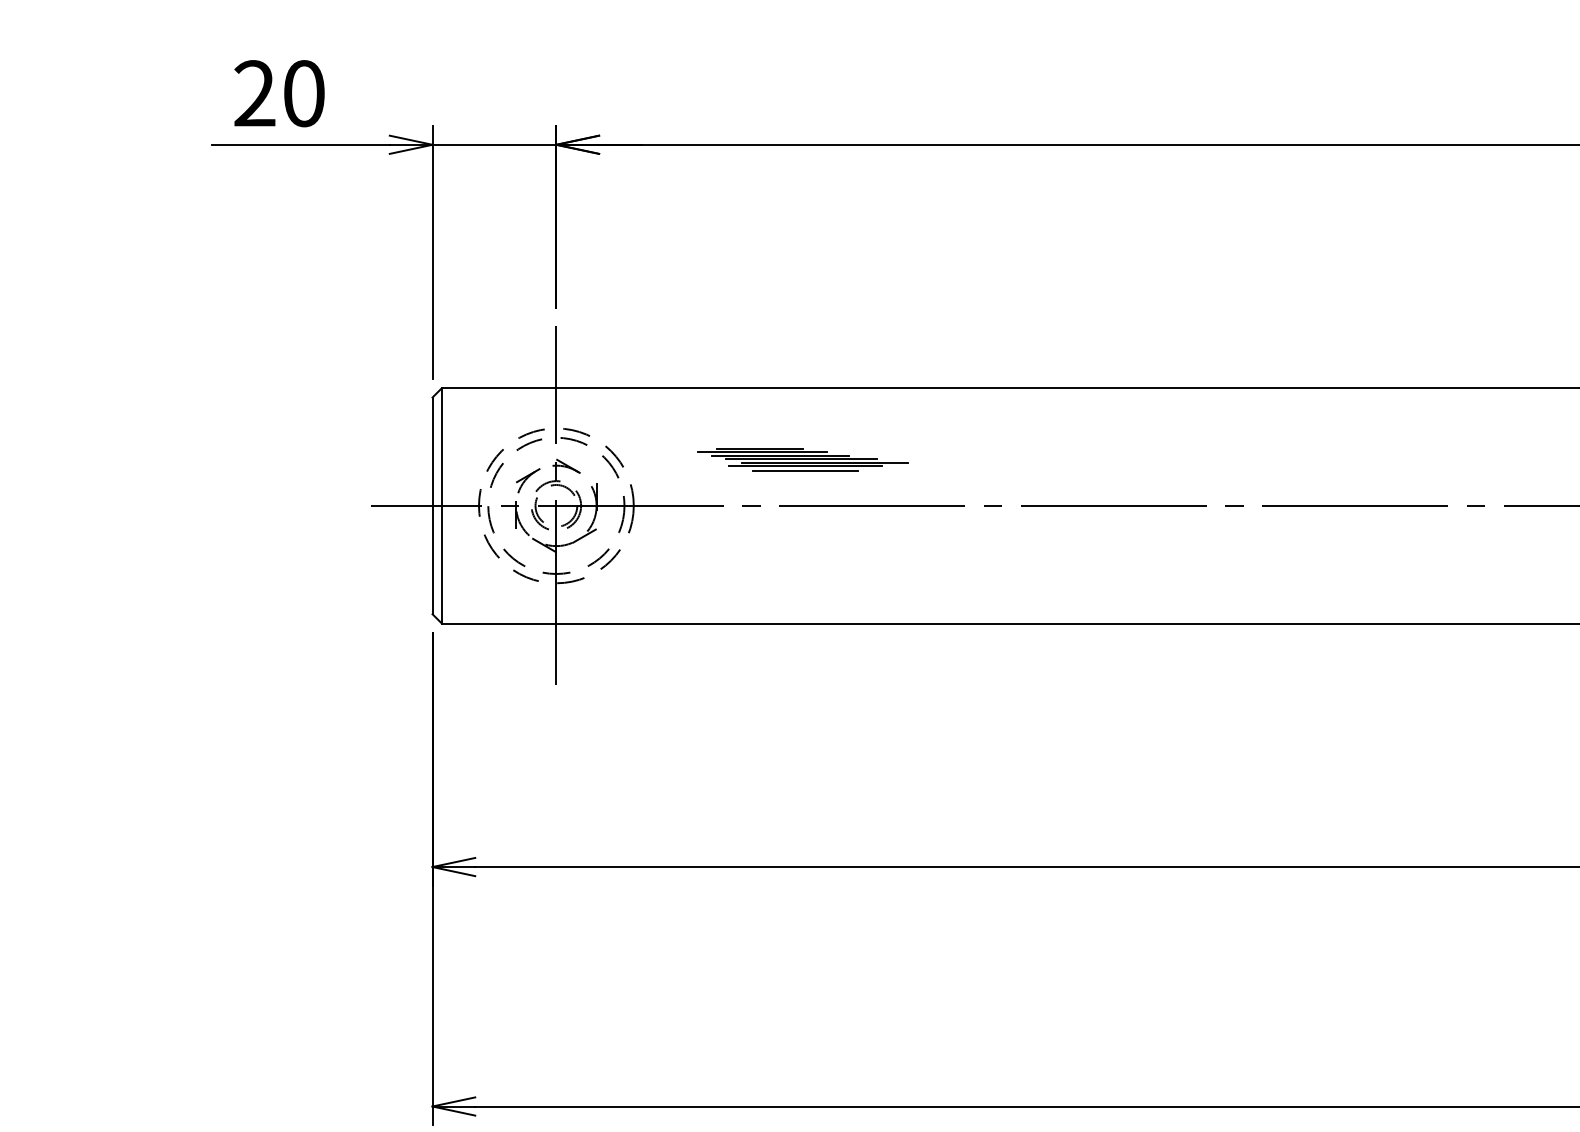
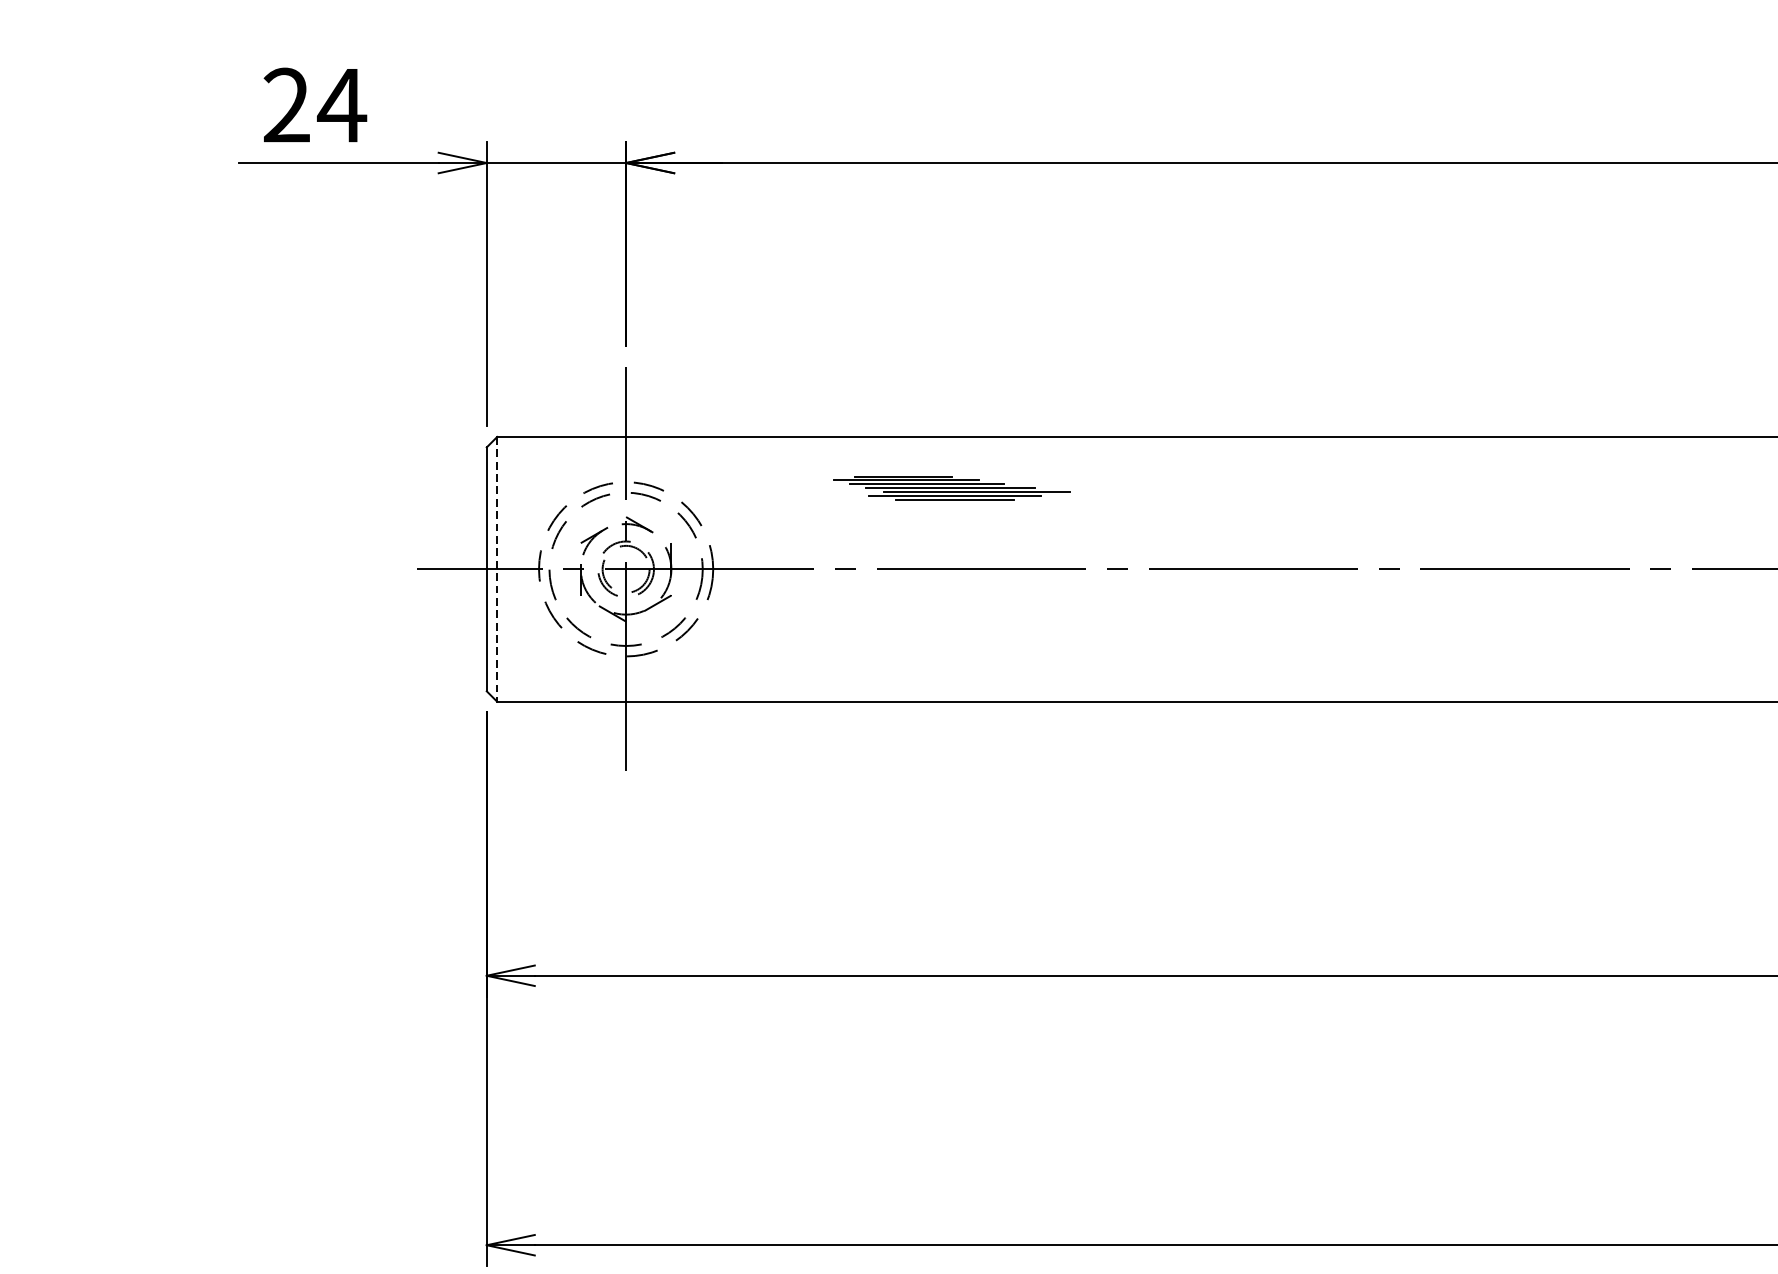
text: (303, 93) -> (341, 105), 20 -> 24
part: (802, 459) -> (951, 487), moved
line: (441, 505) -> (496, 568), solid -> dashed

